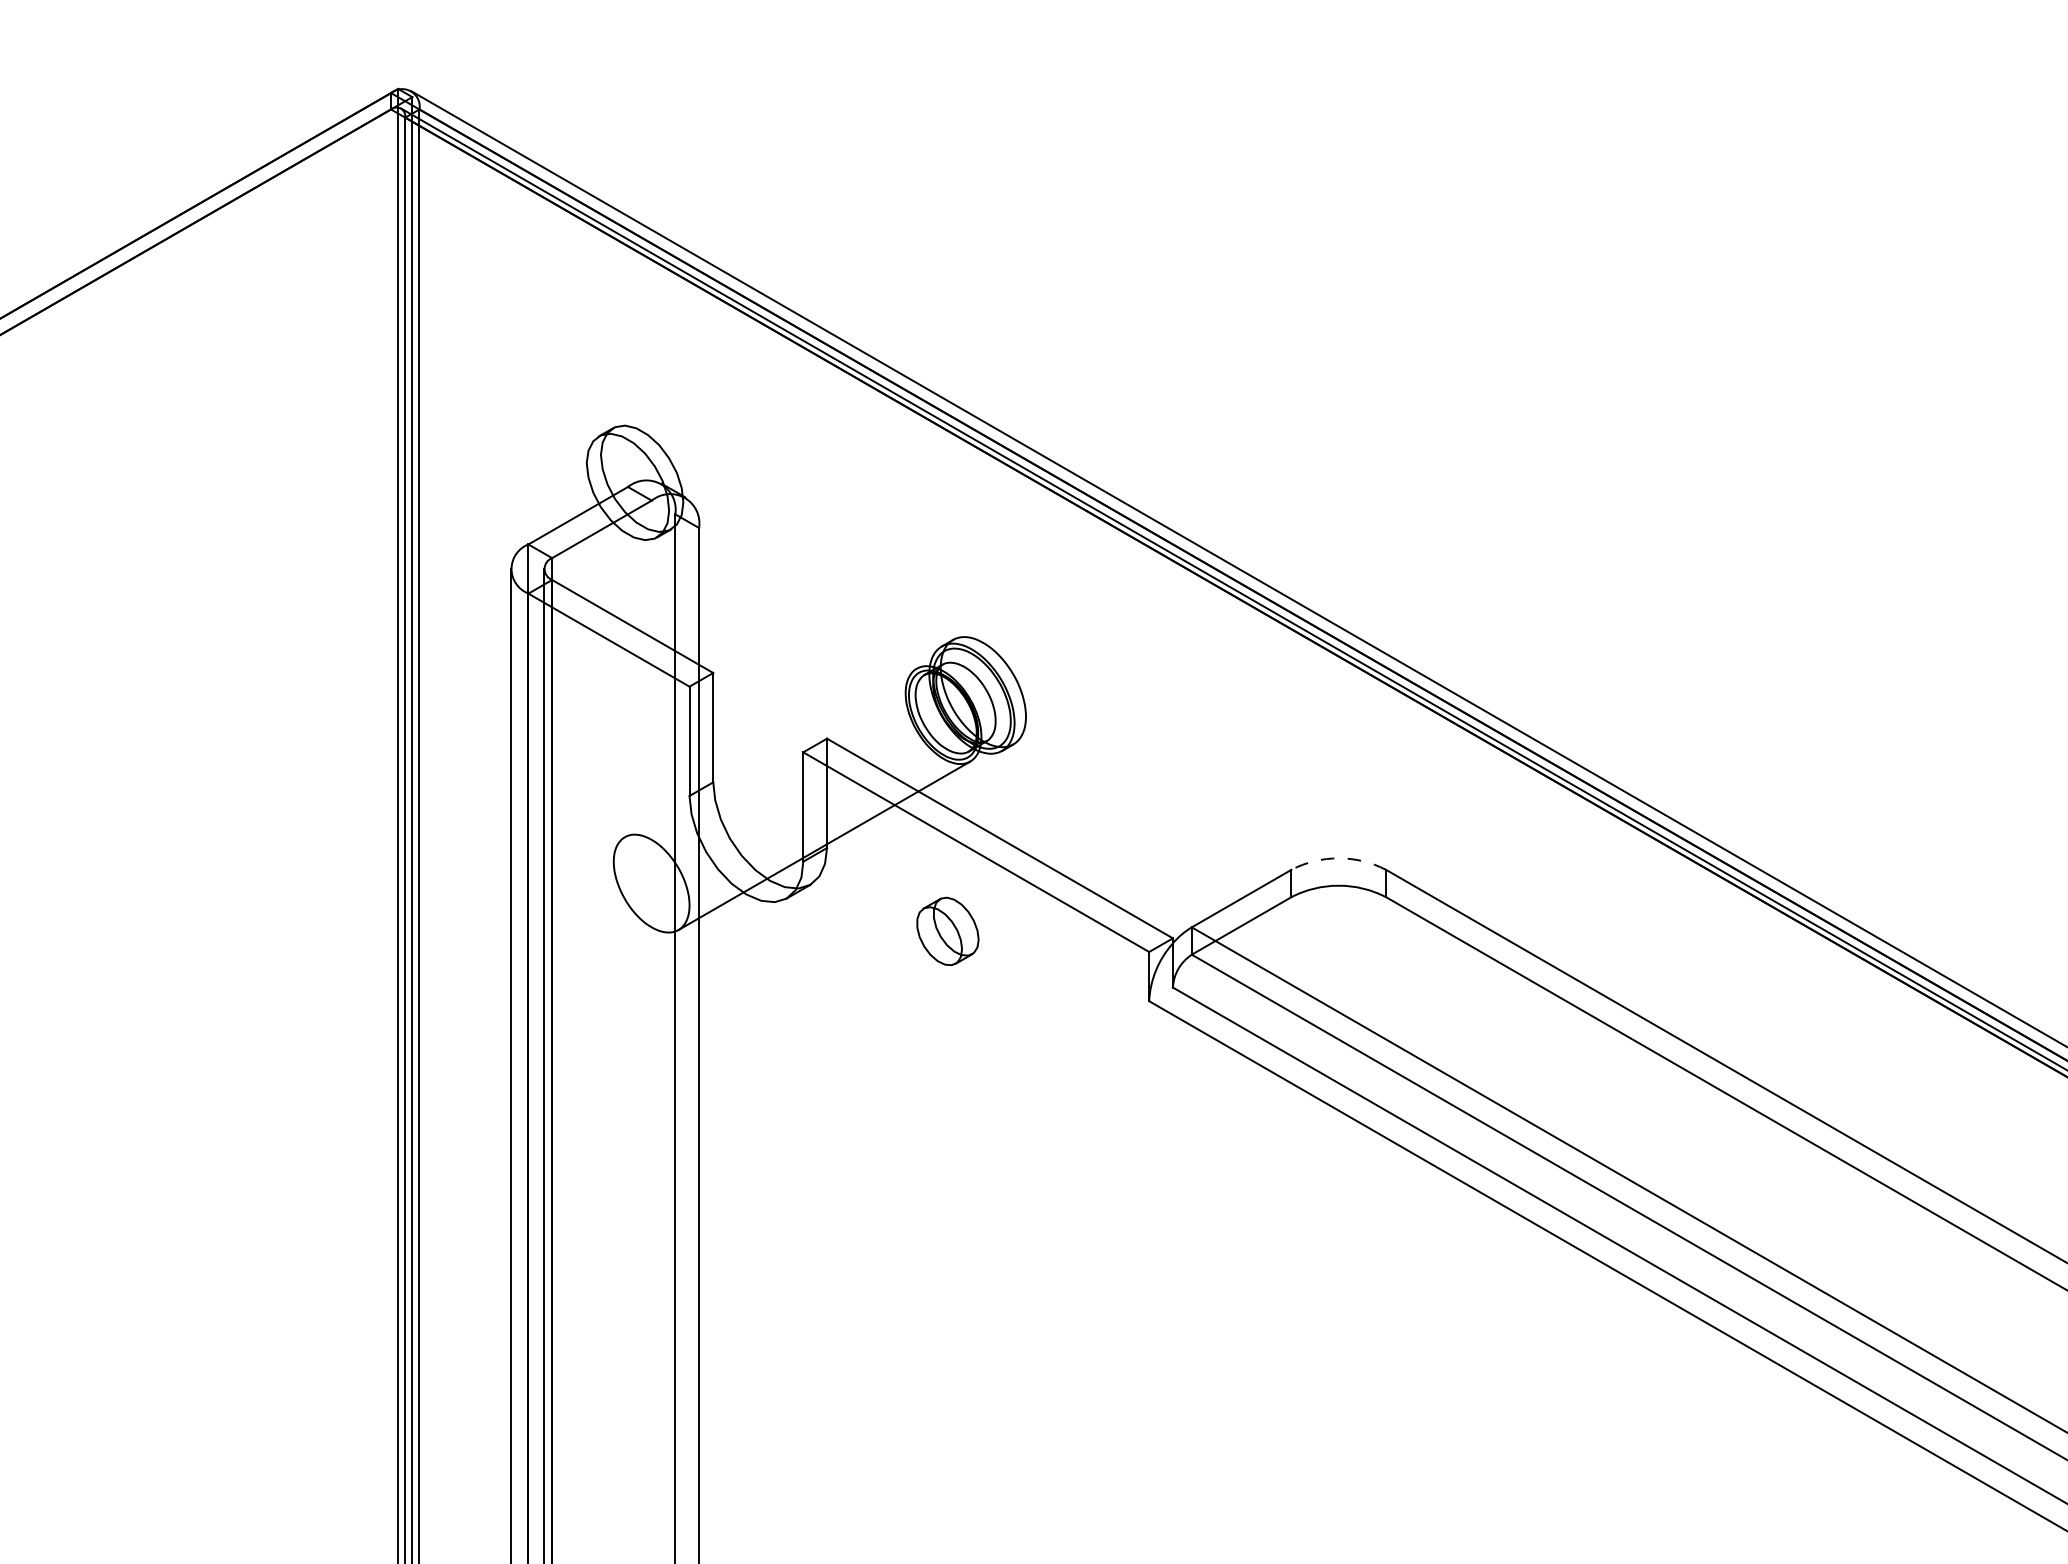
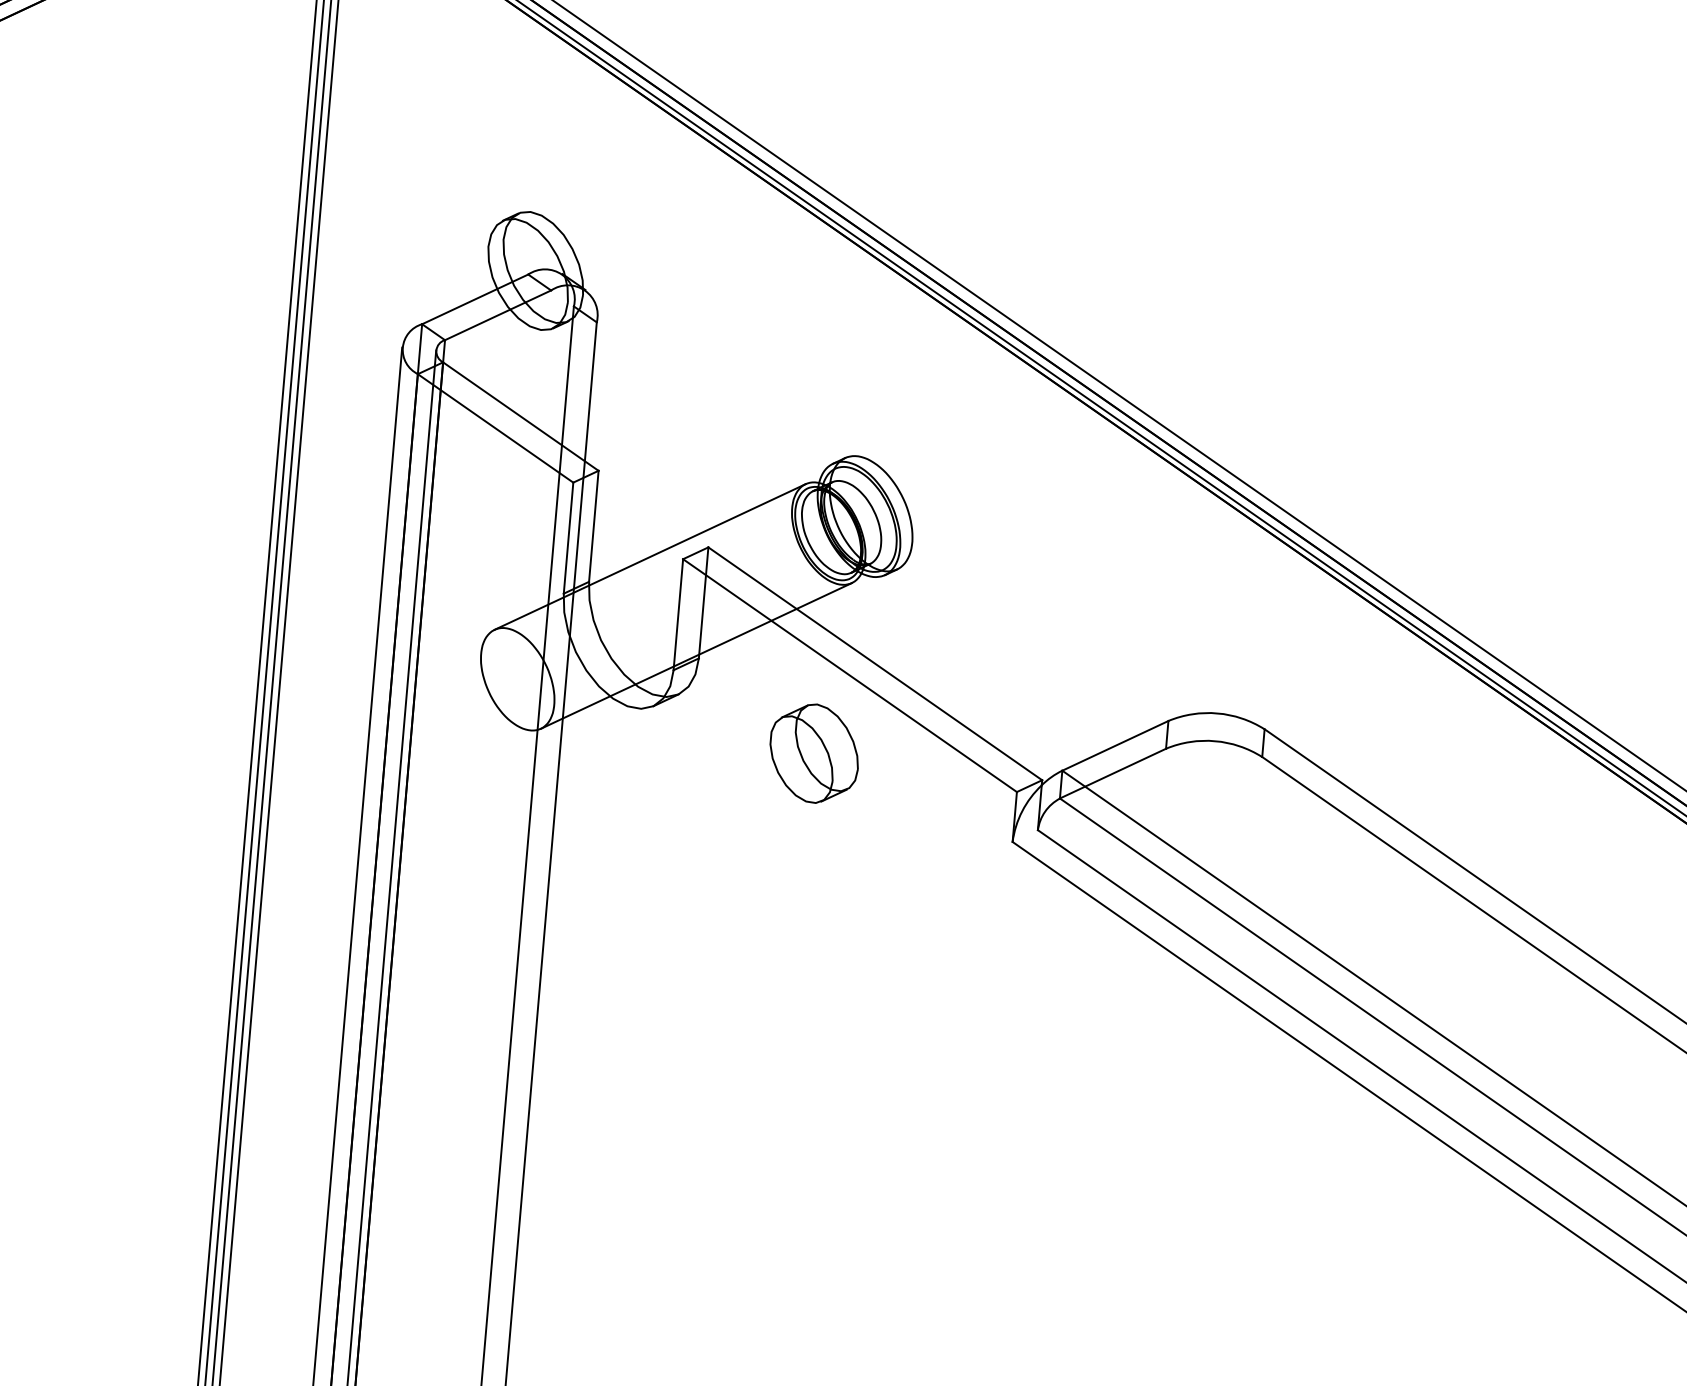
line: (770, 752) -> (649, 556), added
arc: (1338, 858) -> (1217, 713), dashed -> solid
part: (947, 931) -> (813, 753), size x1.43

